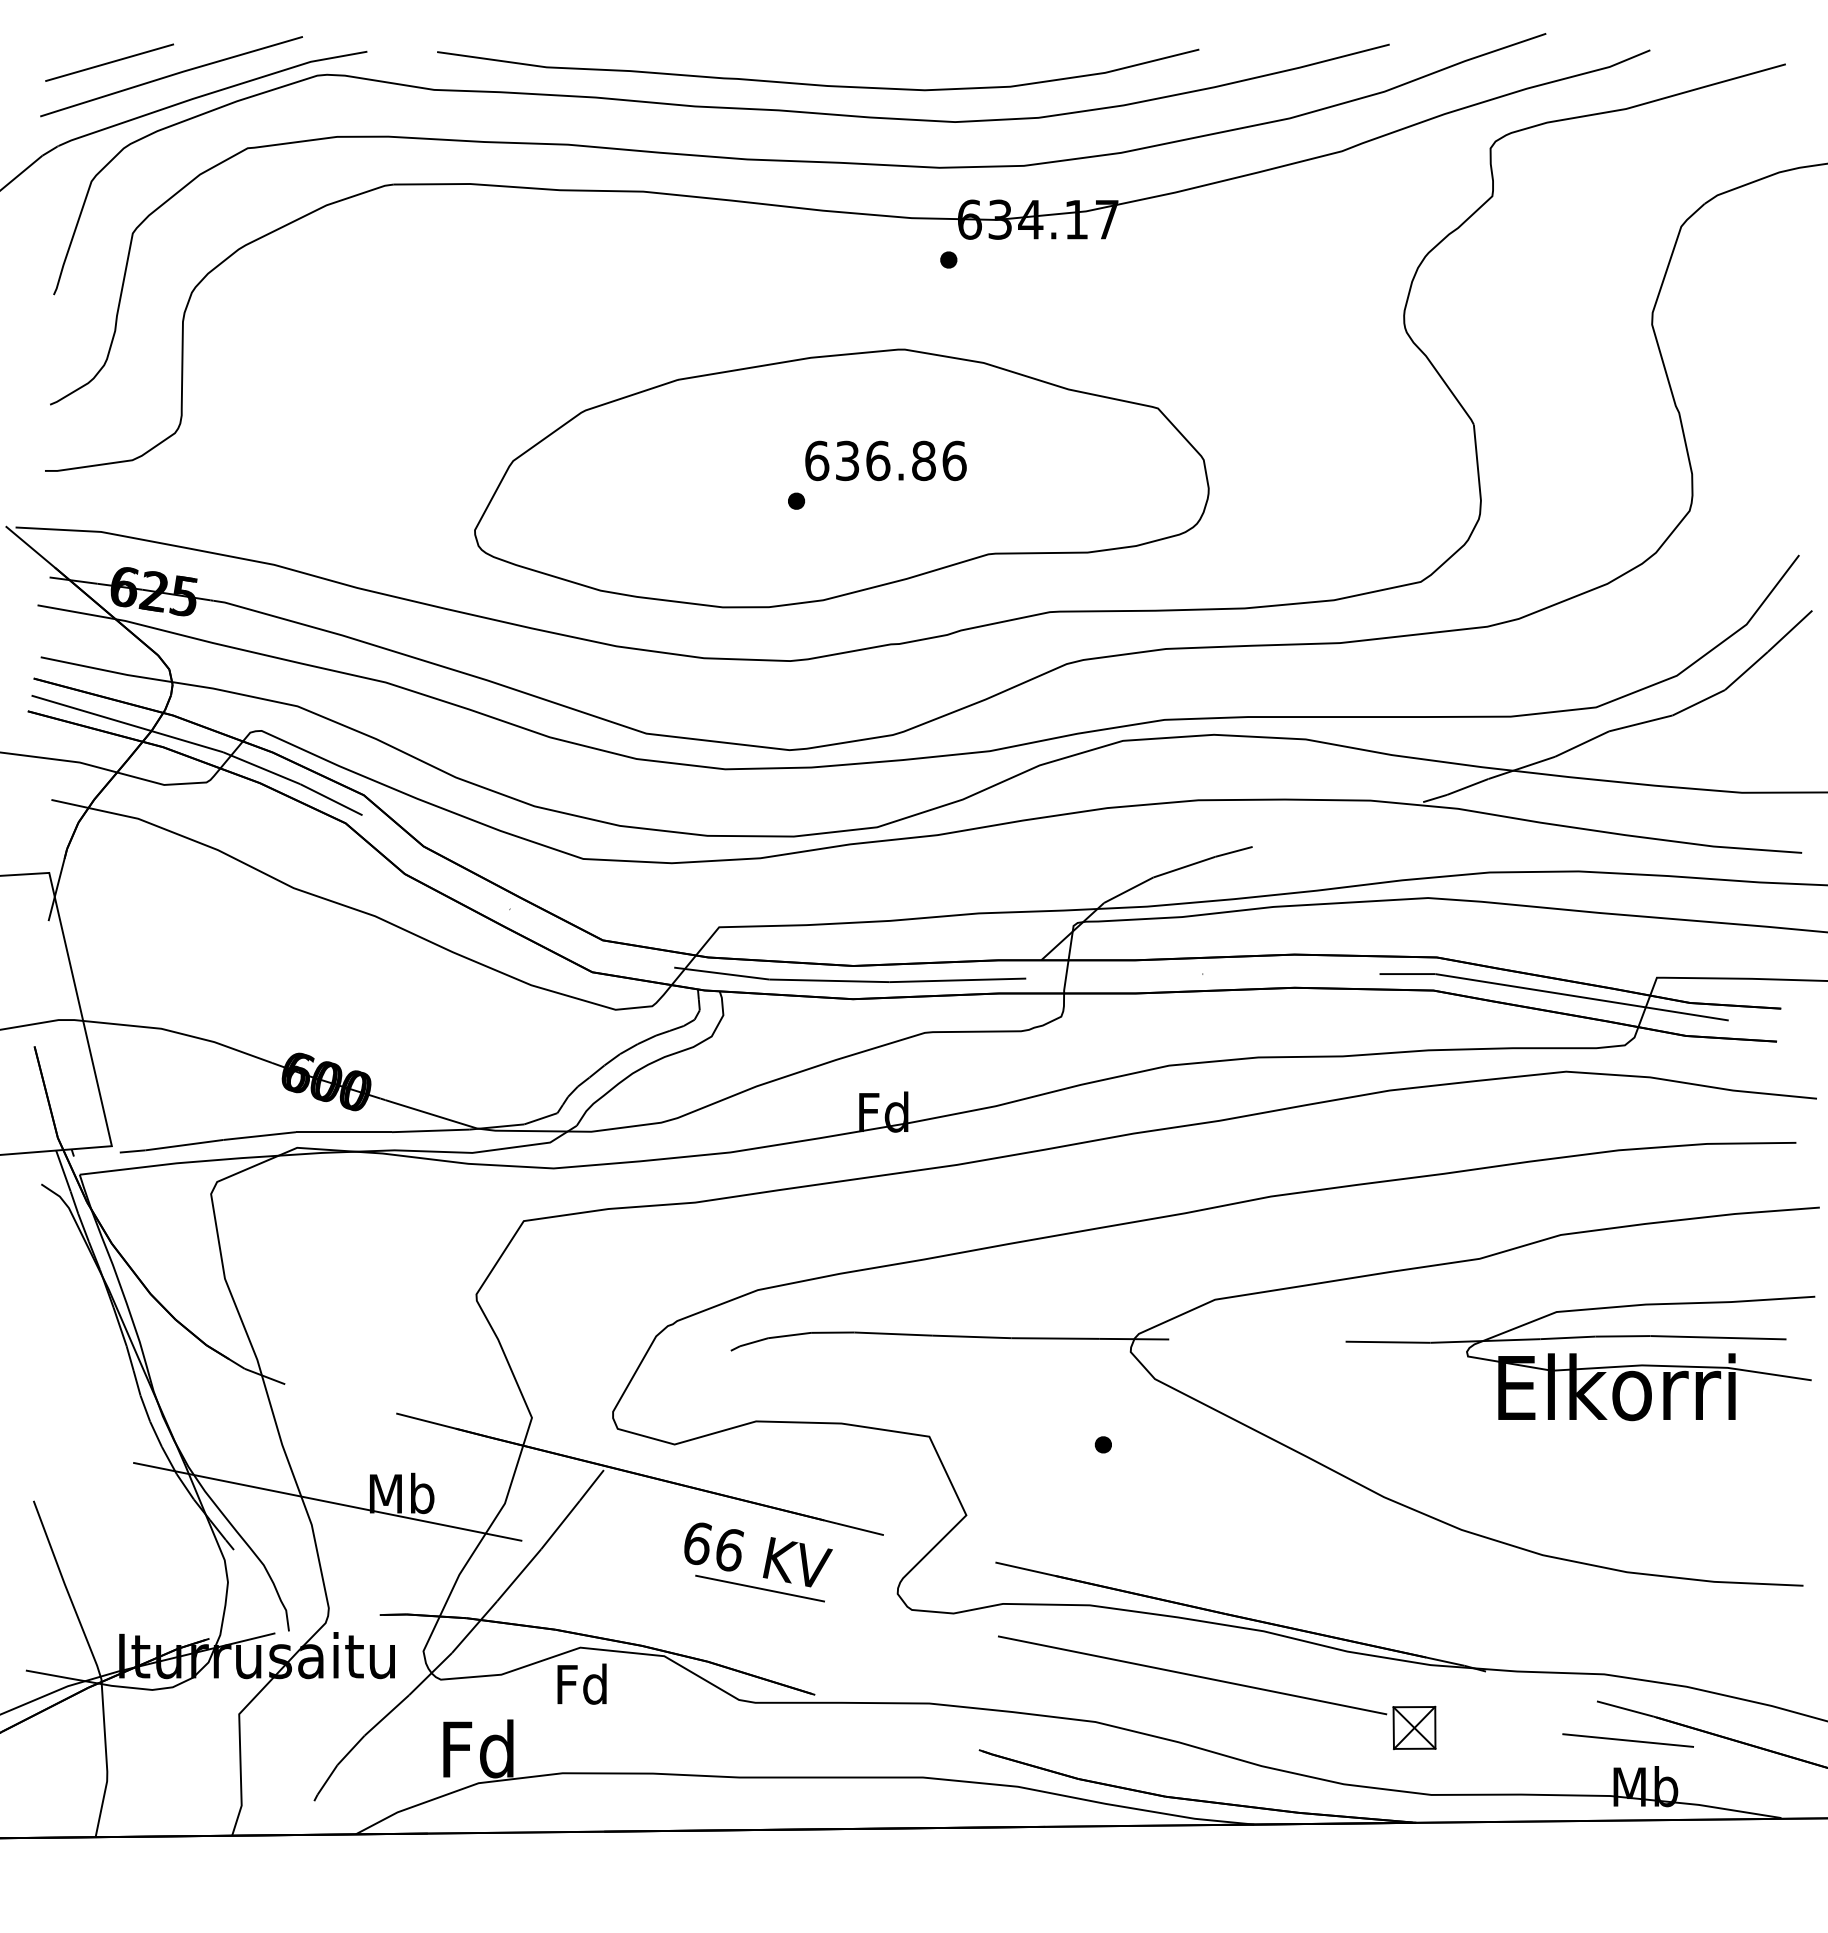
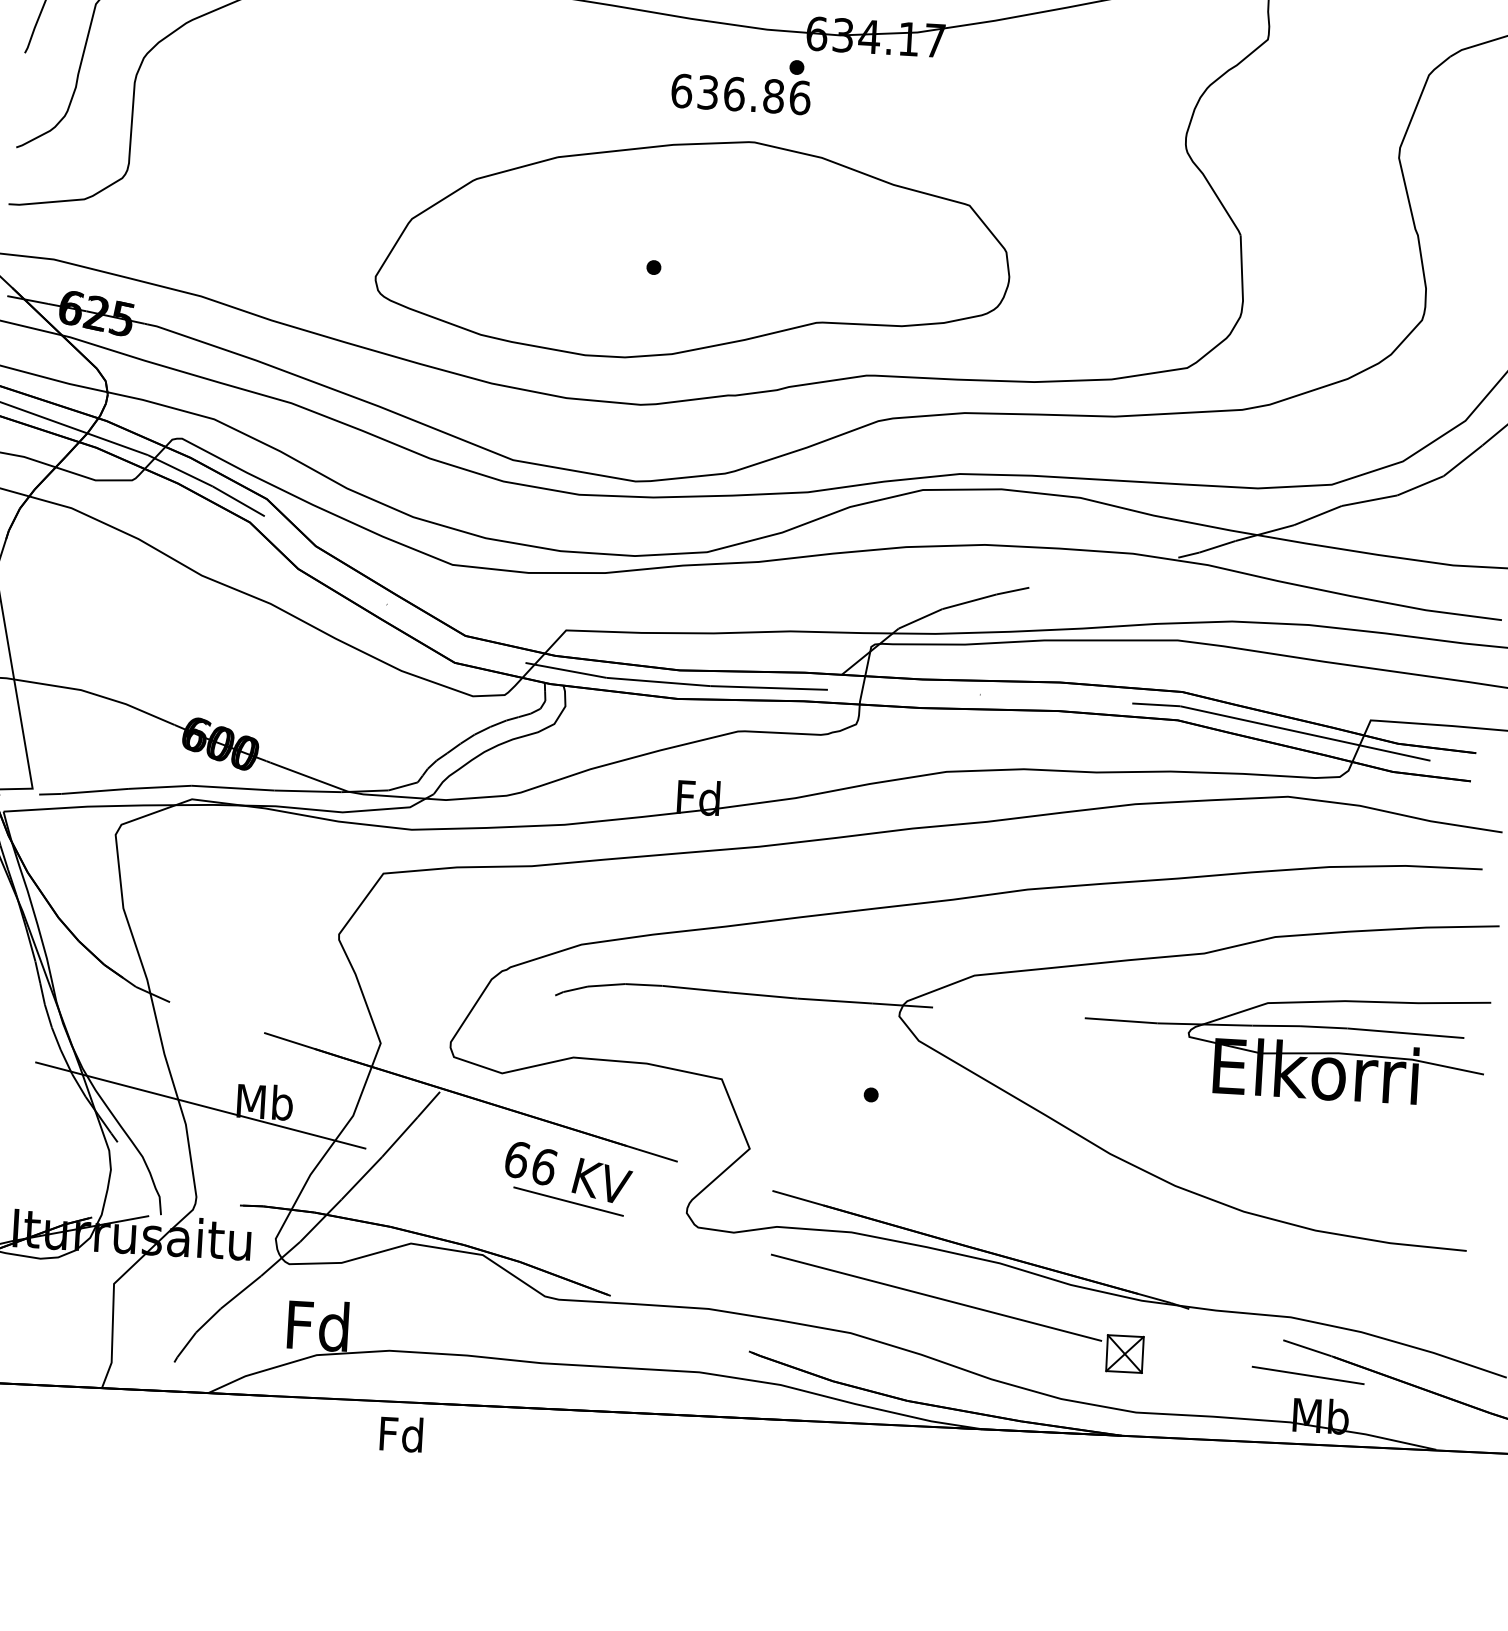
text: (885, 460) -> (740, 94), moved
text: (581, 1683) -> (400, 1433), moved

